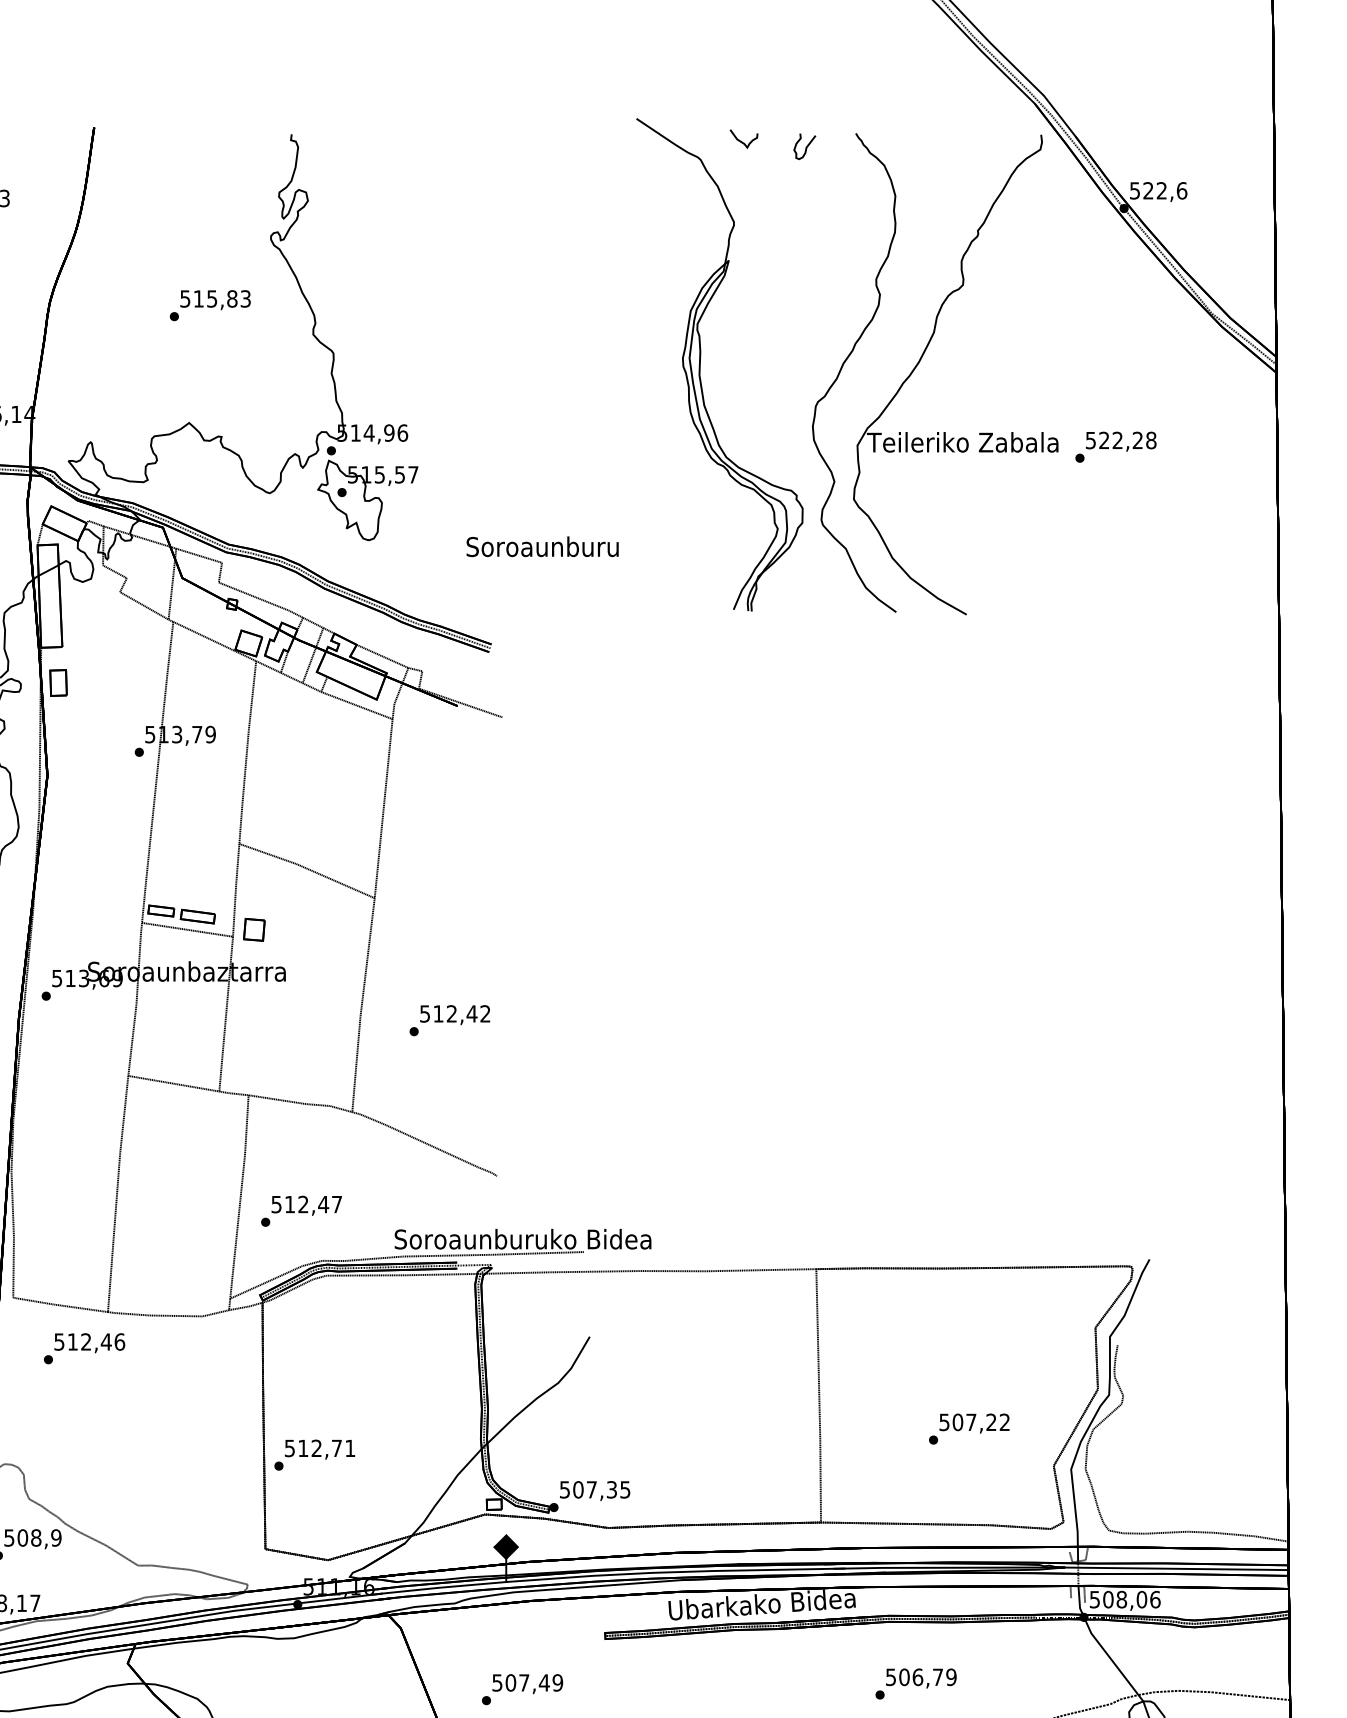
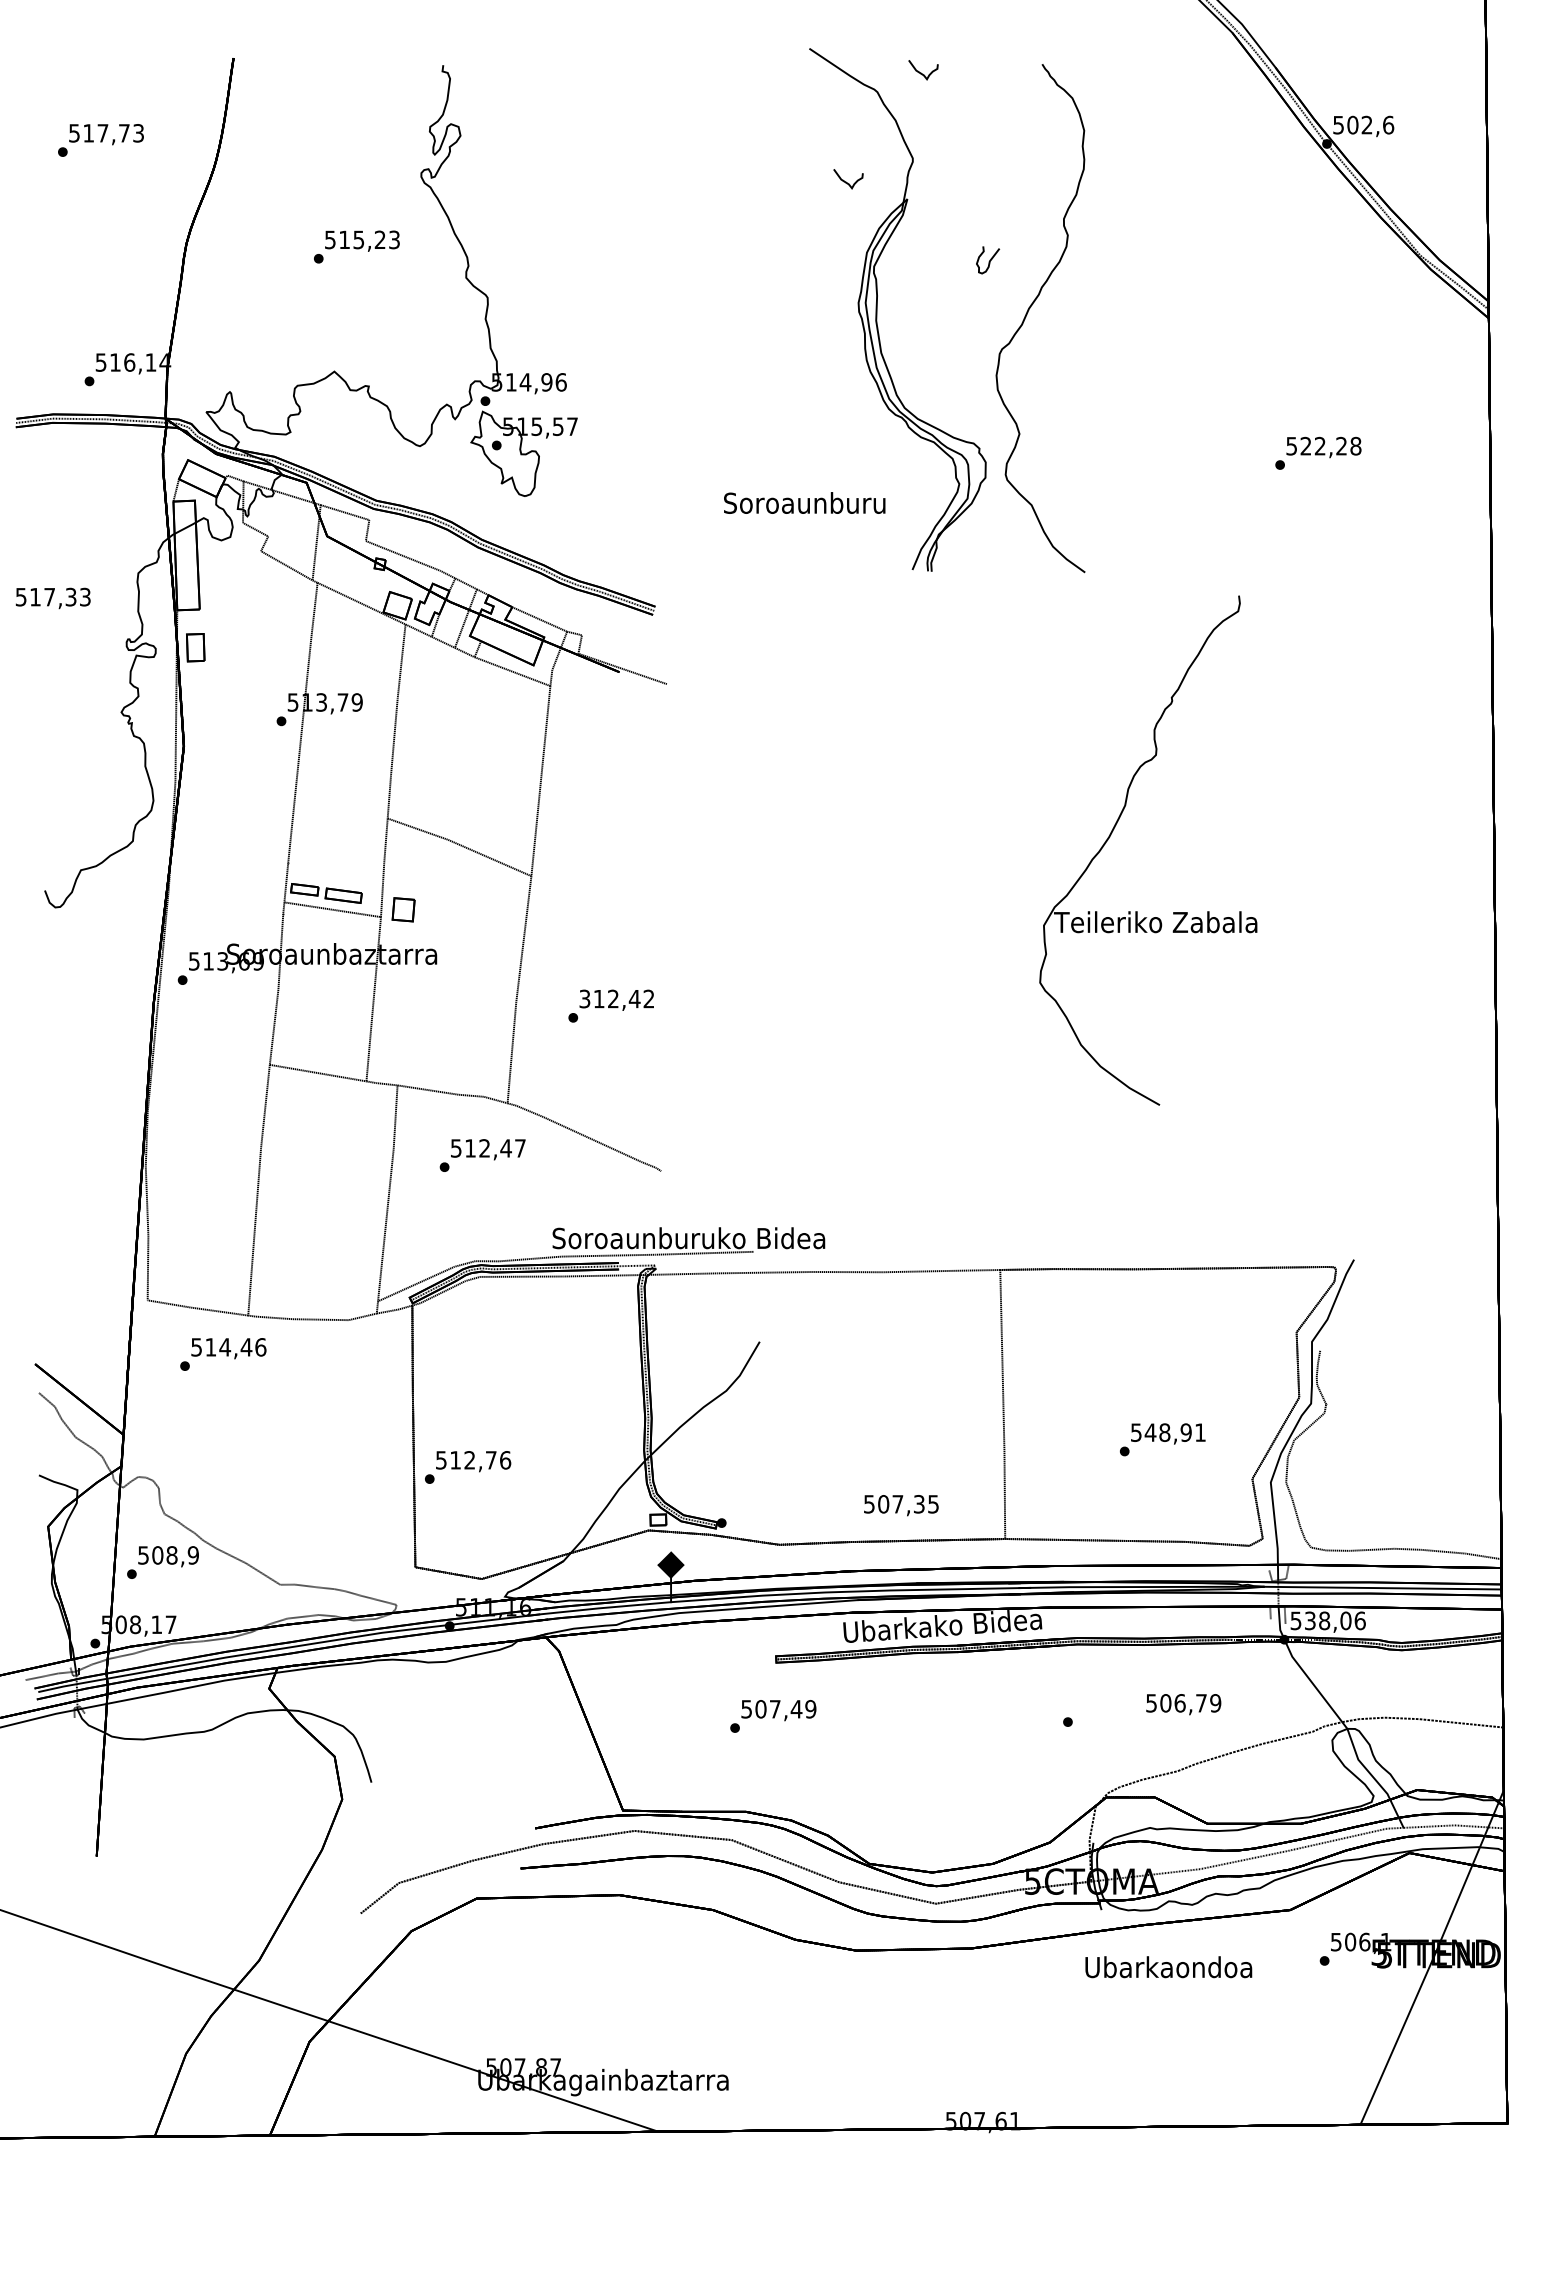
curve: (806, 146) -> (989, 260), moved
text: (1148, 190) -> (1352, 124), 522,6 -> 502,6
curve: (671, 243) -> (846, 181), added
text: (231, 298) -> (379, 239), 515,83 -> 515,23
part: (922, 358) -> (1112, 833), moved
text: (1116, 446) -> (1318, 452), moved
text: (542, 546) -> (804, 502), moved
text: (425, 1013) -> (585, 998), 512,42 -> 312,42
text: (301, 1211) -> (482, 1155), moved
text: (86, 1342) -> (225, 1347), 512,46 -> 514,46
text: (980, 1422) -> (1174, 1432), 507,22 -> 548,91
text: (350, 1448) -> (505, 1460), 512,71 -> 512,76
text: (595, 1490) -> (901, 1505), moved
text: (1107, 1599) -> (1309, 1620), 508,06 -> 538,06
text: (921, 1678) -> (1183, 1704), moved
text: (522, 1689) -> (773, 1716), moved

